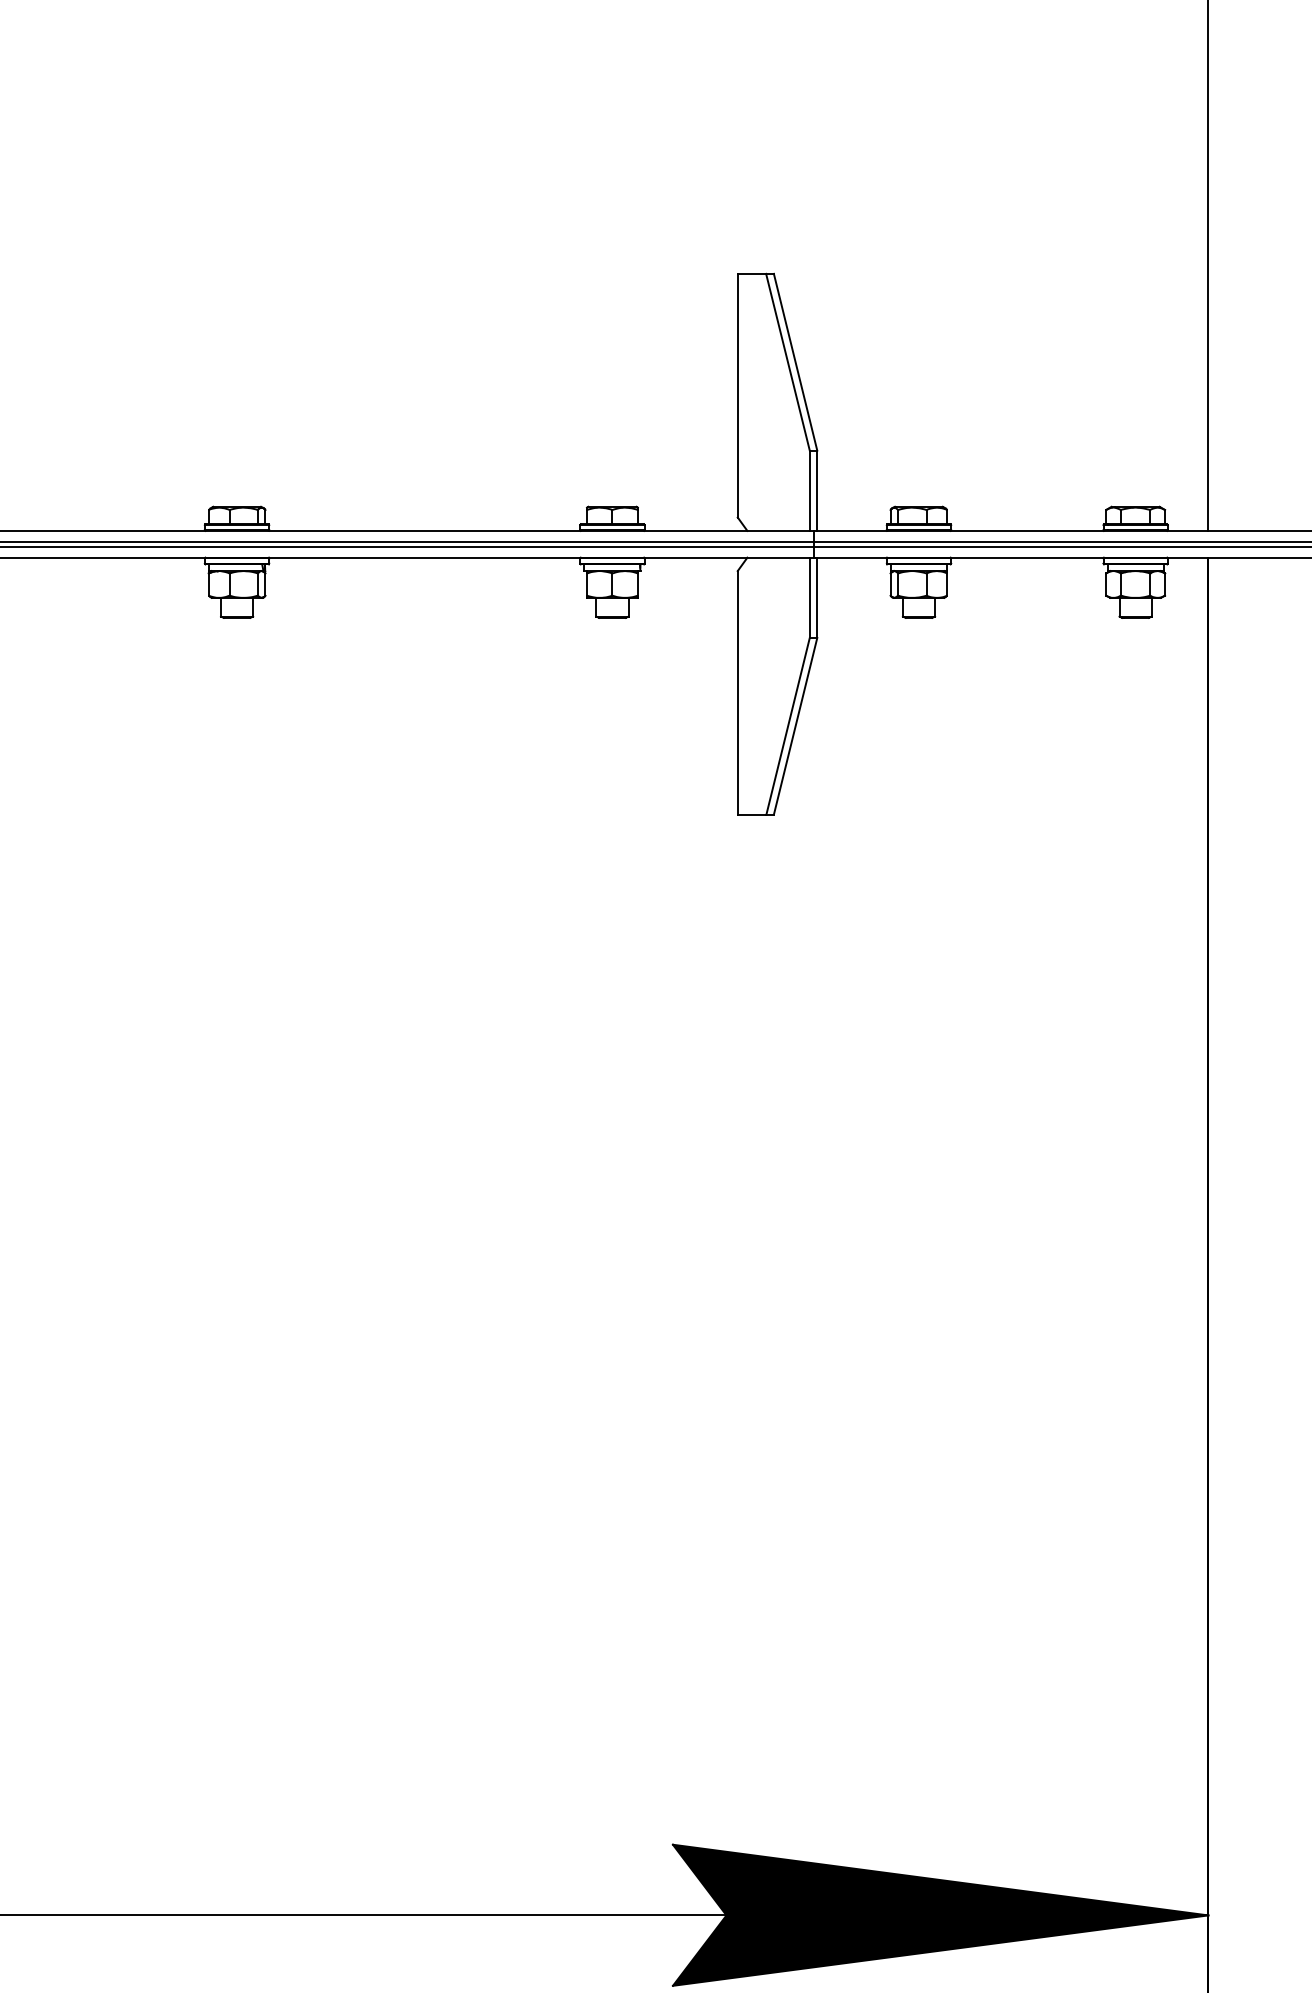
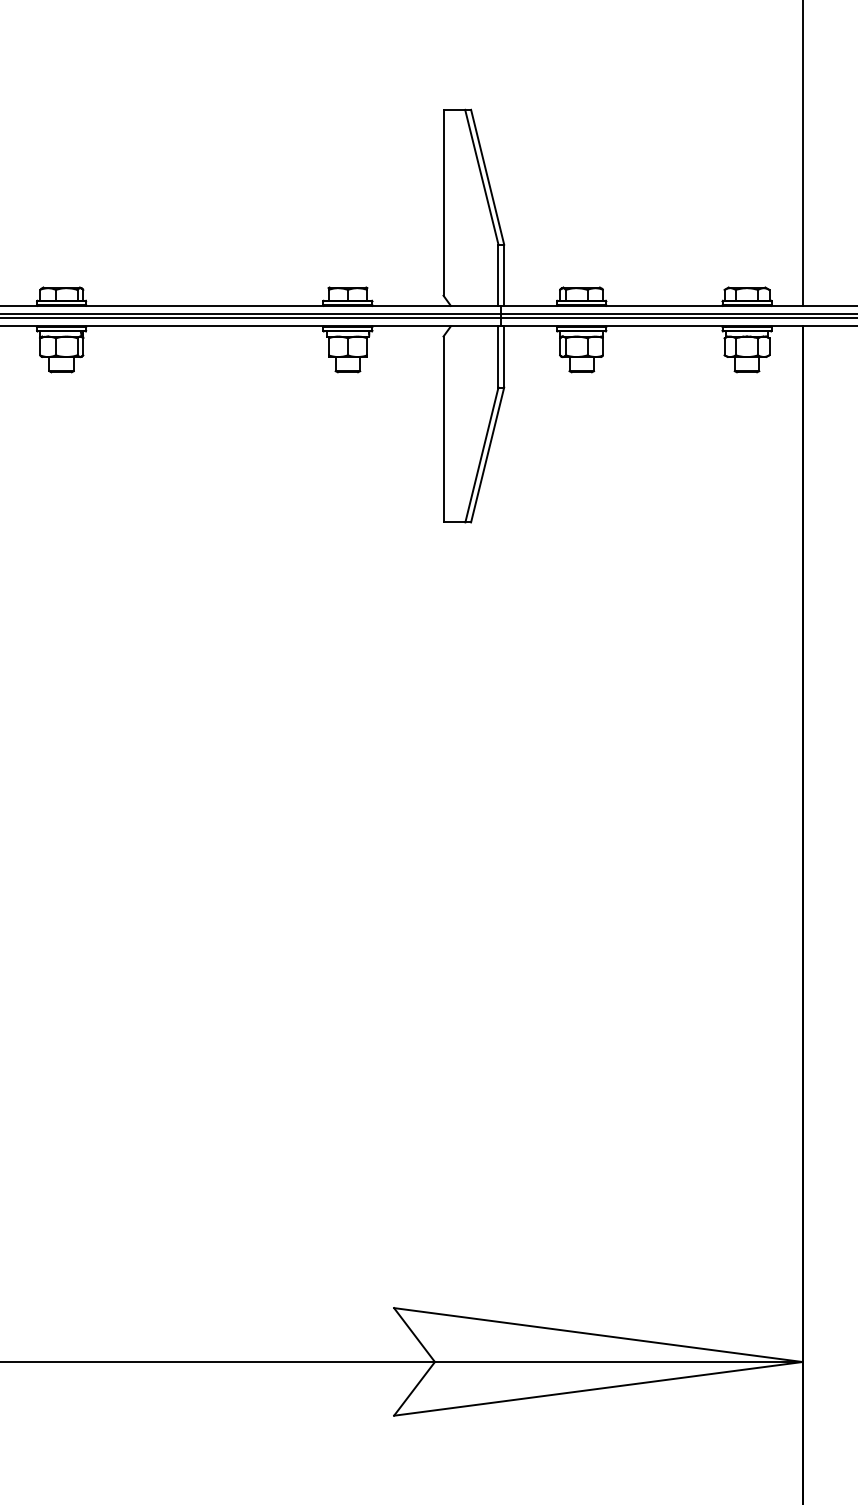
fill: (940, 1914) -> (598, 1361), removed

